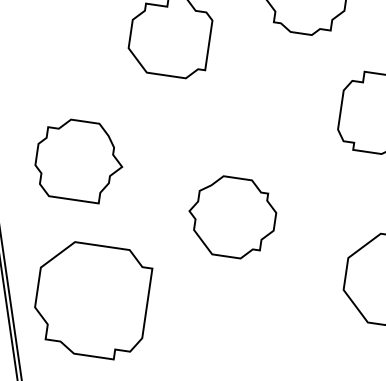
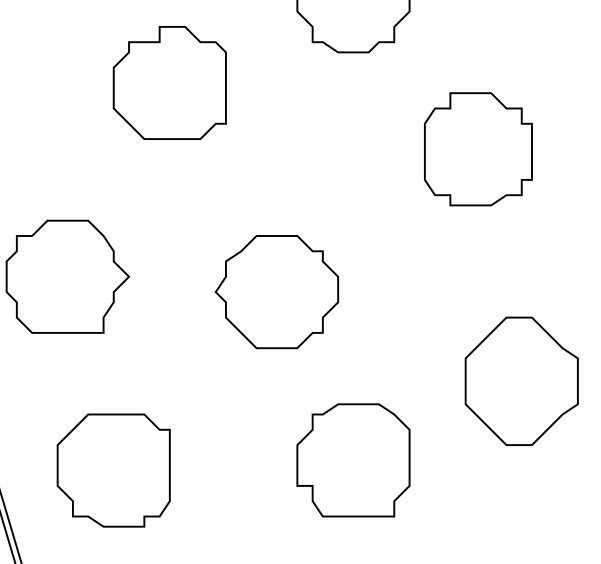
part: (231, 217) -> (276, 292), moved
part: (91, 300) -> (113, 470), size x0.71
part: (259, 317) -> (353, 460), added

